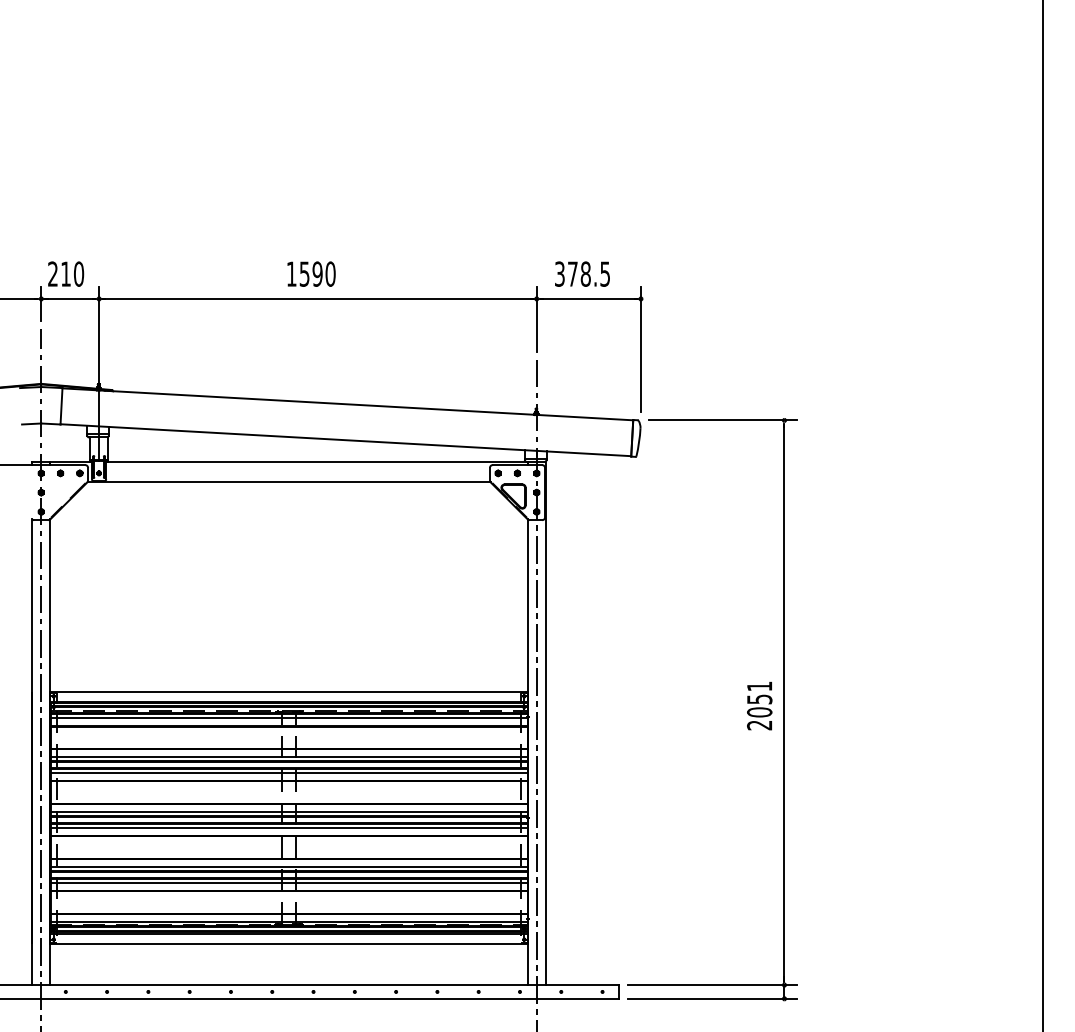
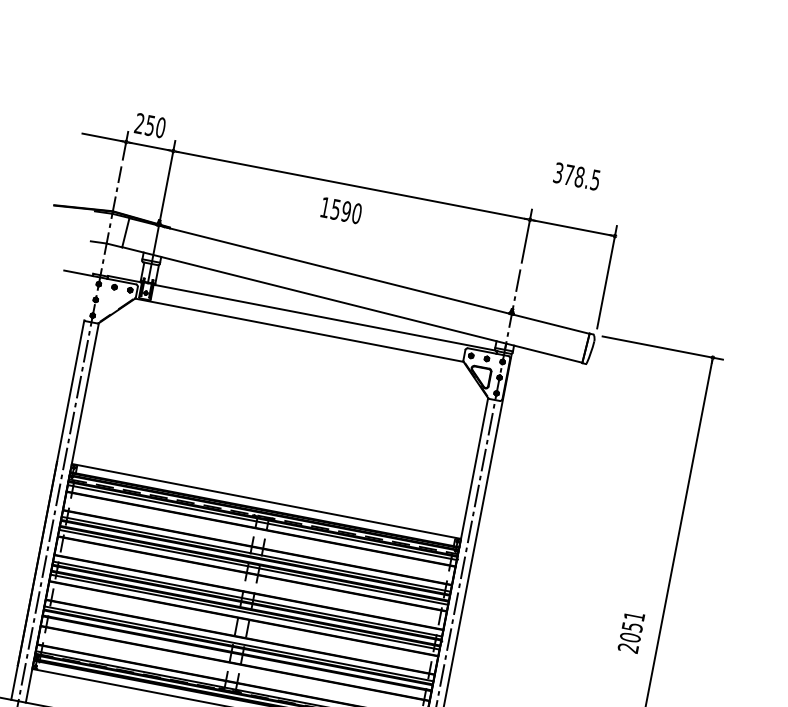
text: (65, 273) -> (149, 125), 210 -> 250
text: (311, 273) -> (341, 210), moved
text: (582, 273) -> (577, 176), moved
text: (759, 705) -> (631, 631), moved
line: (288, 882) -> (236, 656), removed

